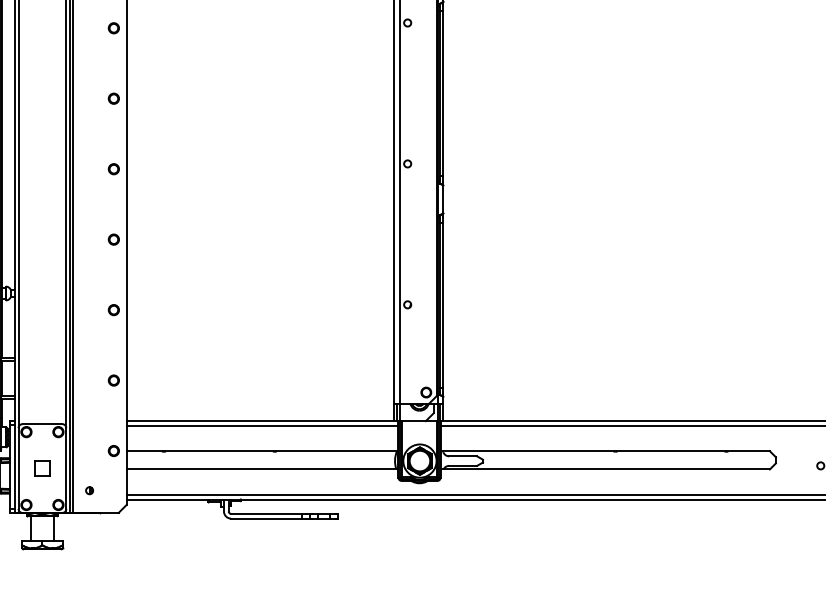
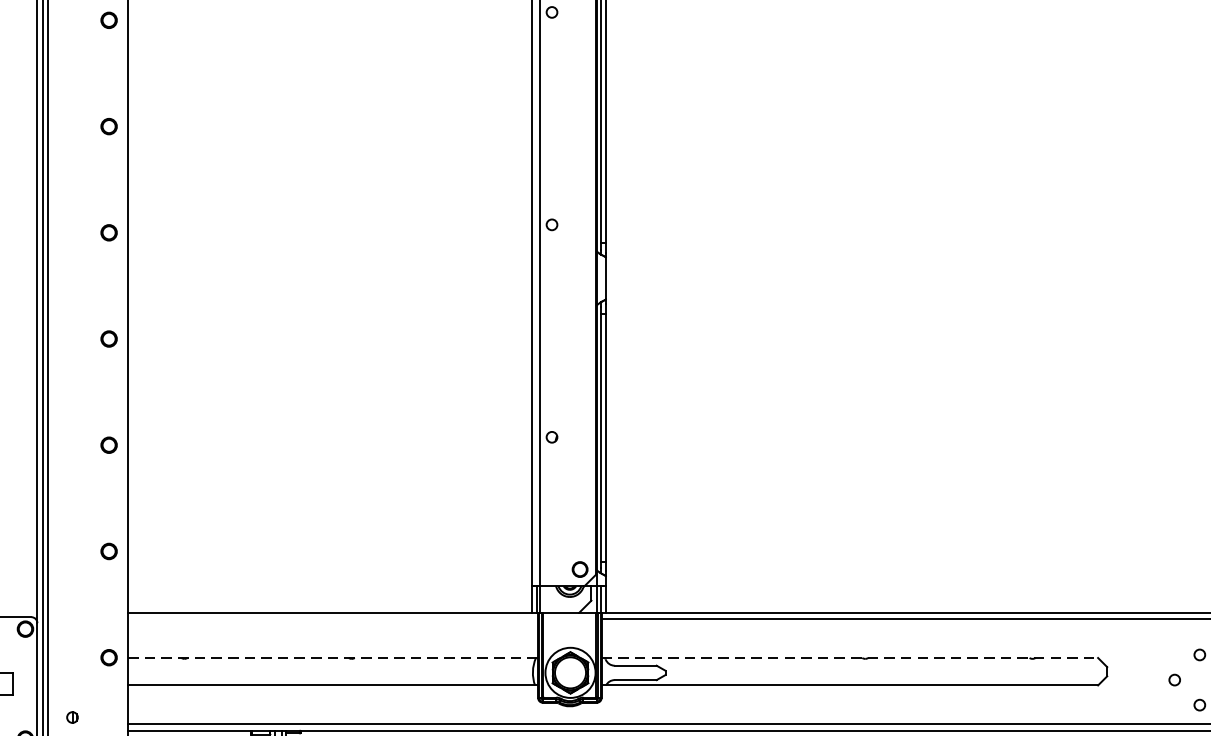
line: (262, 425) -> (333, 619), removed
line: (262, 451) -> (333, 658), solid -> dashed
line: (605, 451) -> (850, 658), solid -> dashed

